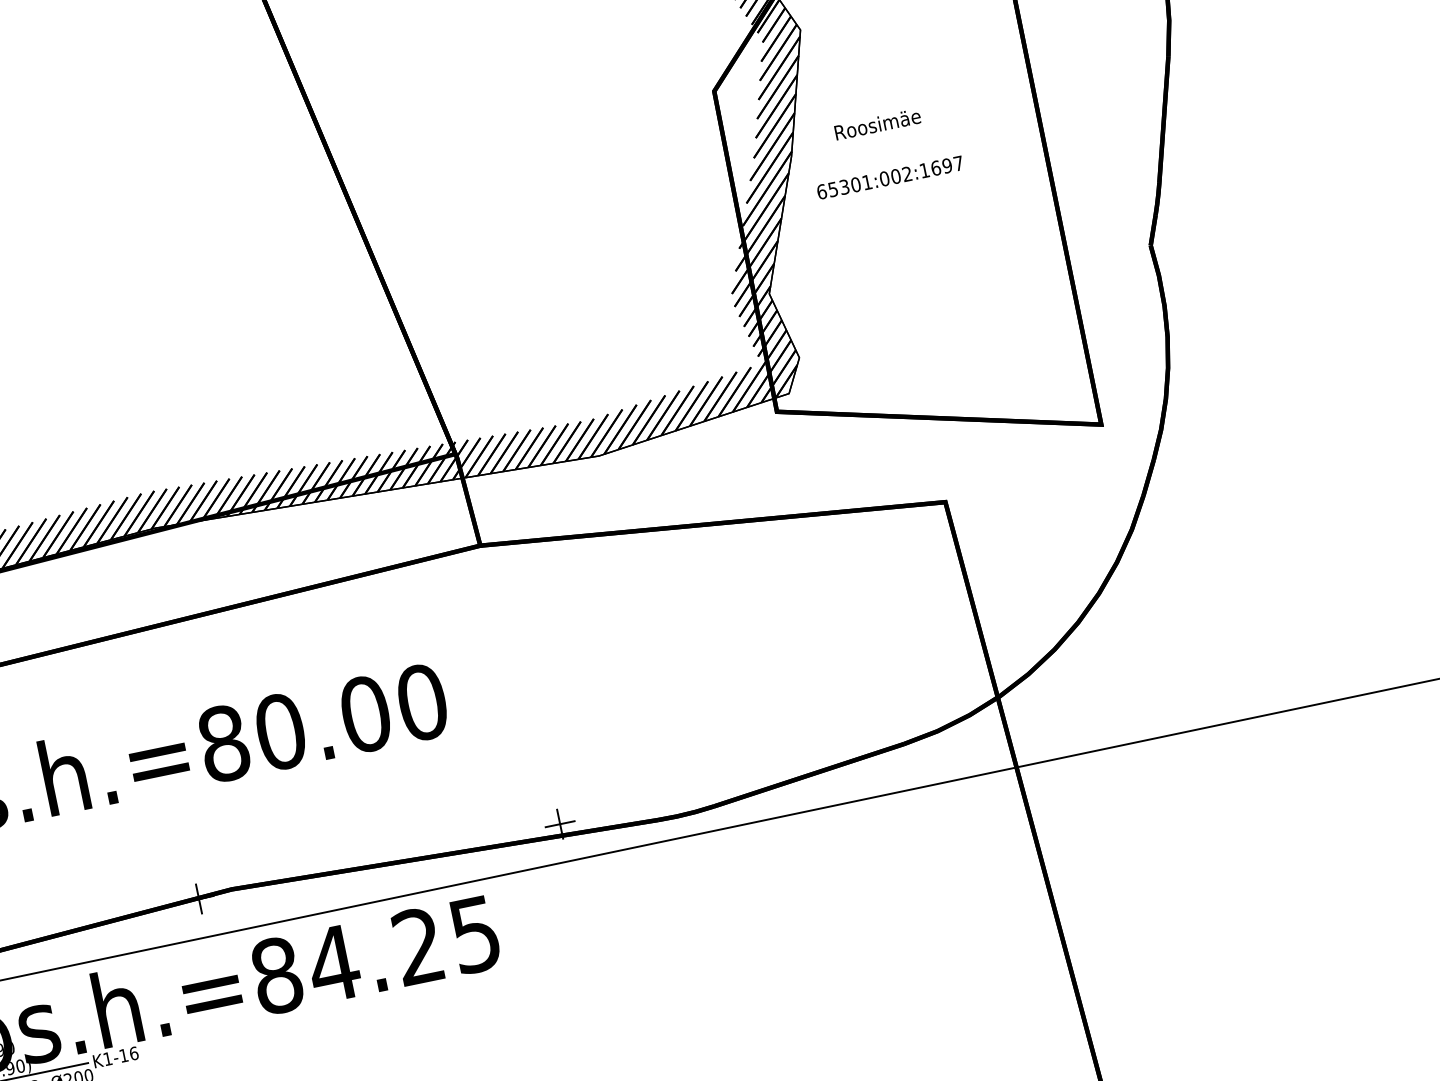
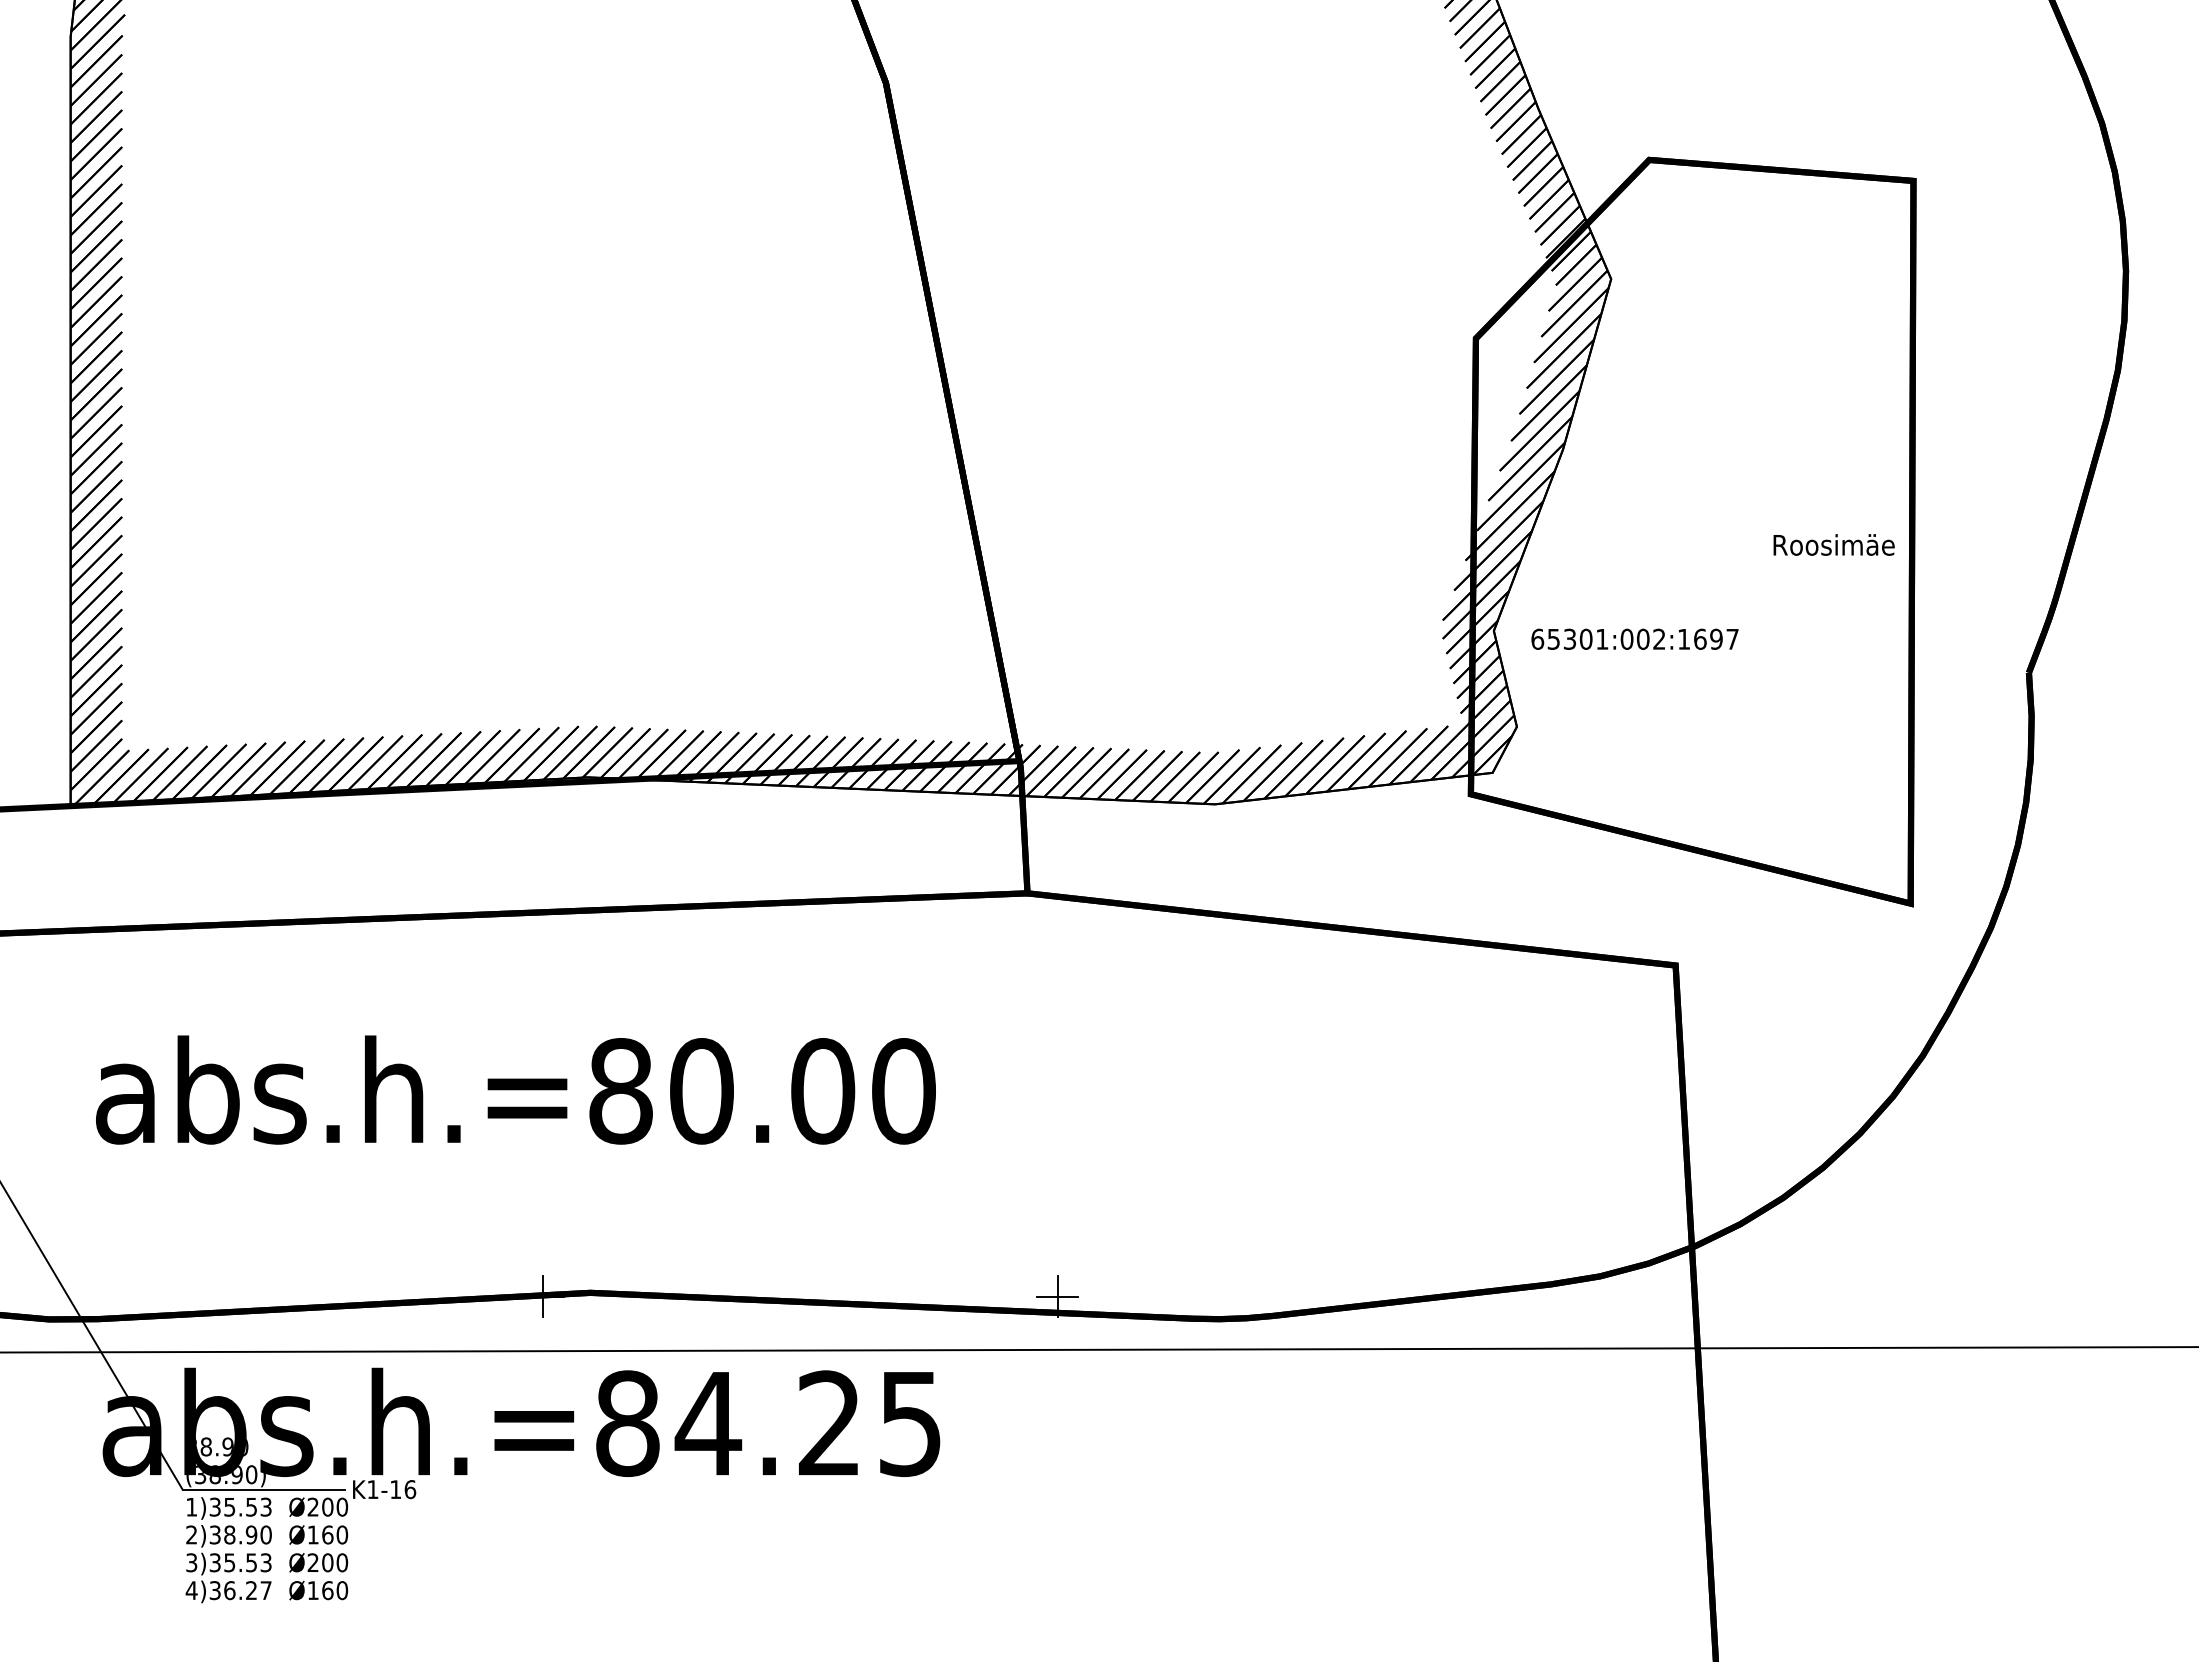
text: (877, 124) -> (1833, 544), moved
text: (889, 177) -> (1634, 638), moved

